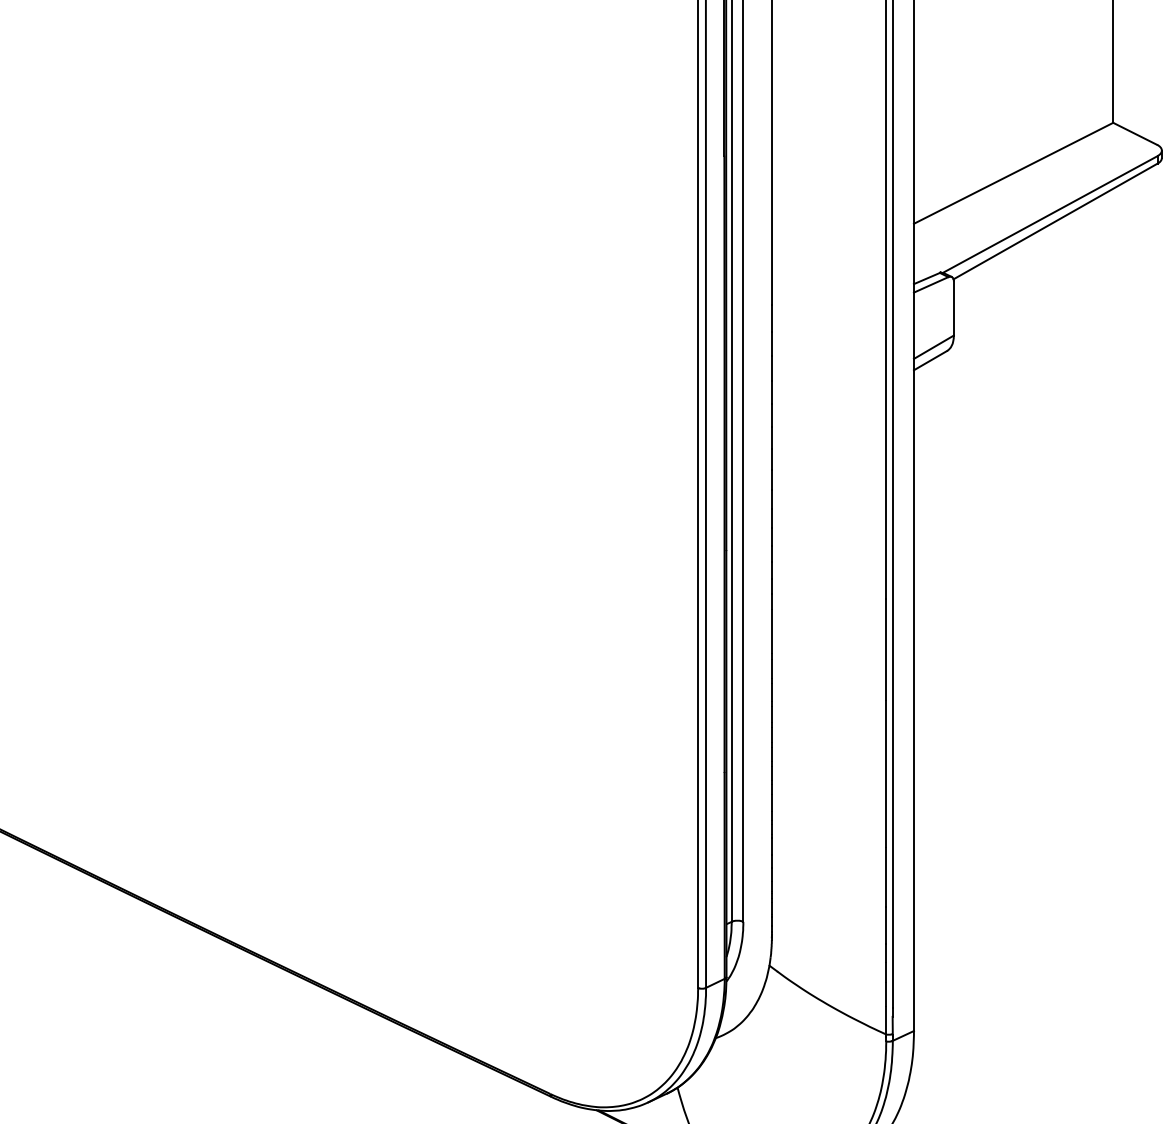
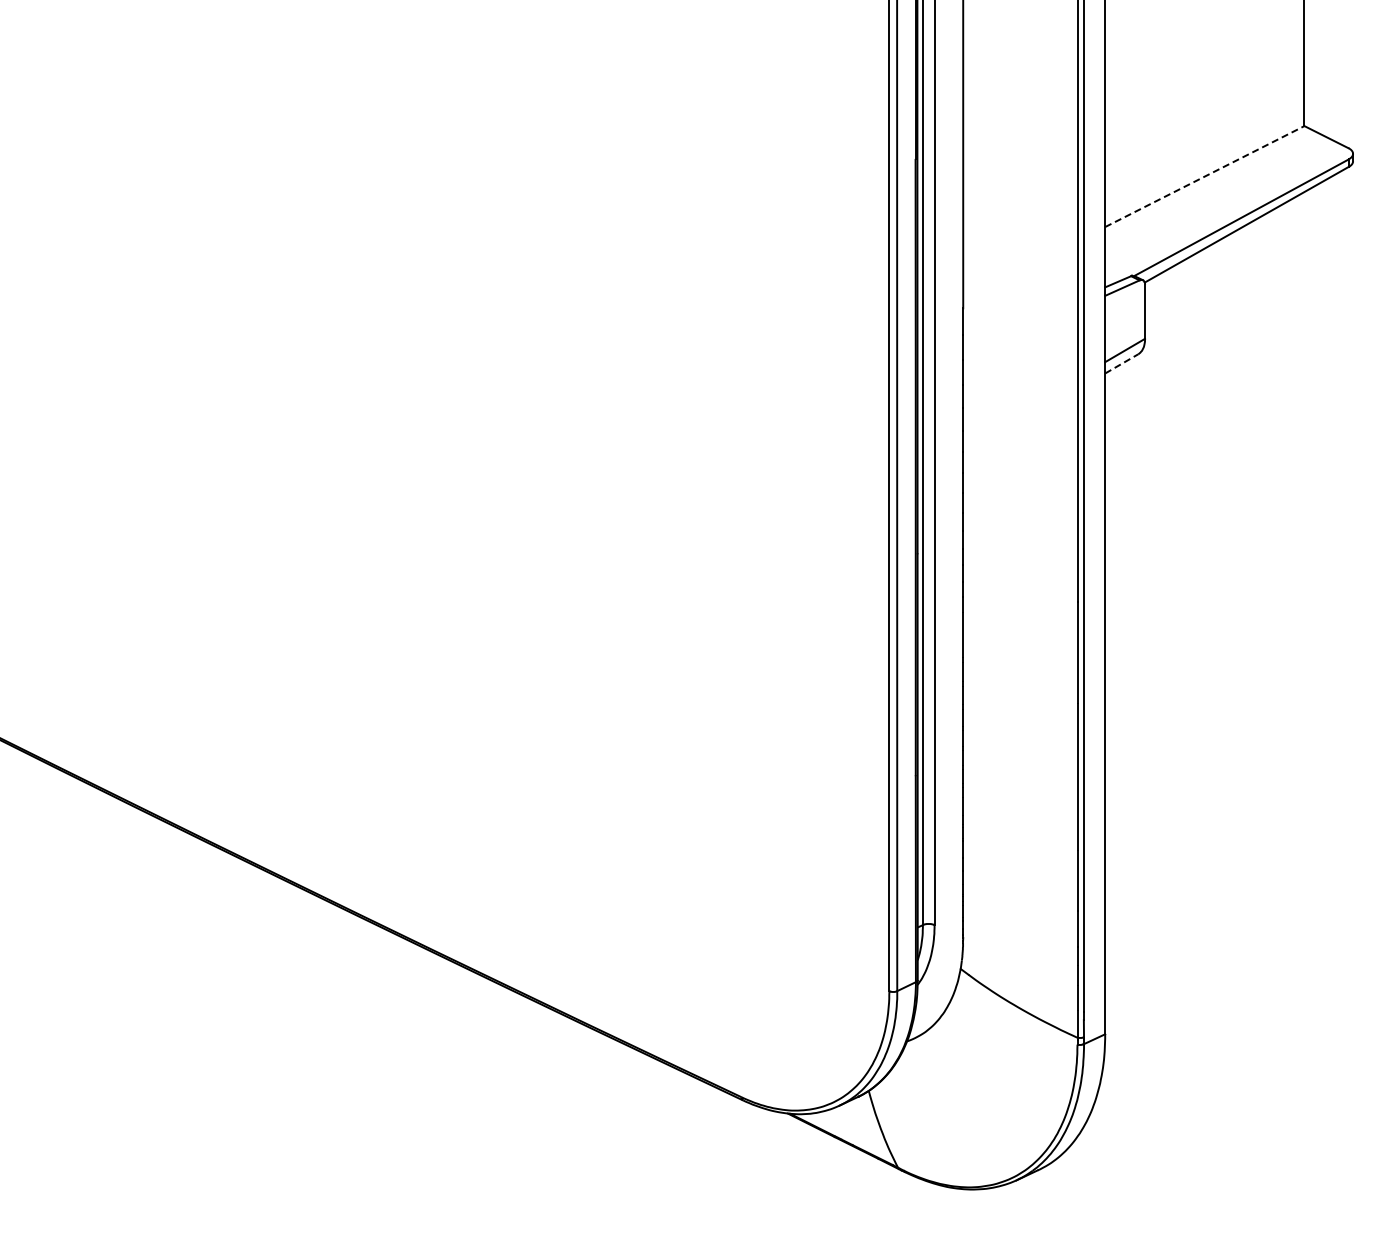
line: (1013, 173) -> (1204, 176), solid -> dashed
line: (931, 360) -> (1122, 363), solid -> dashed

